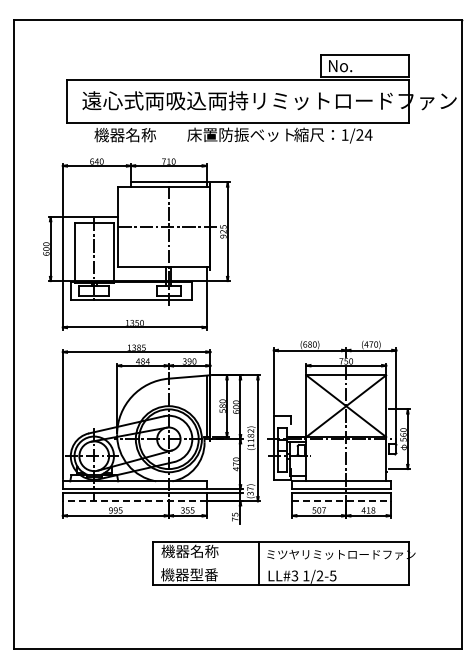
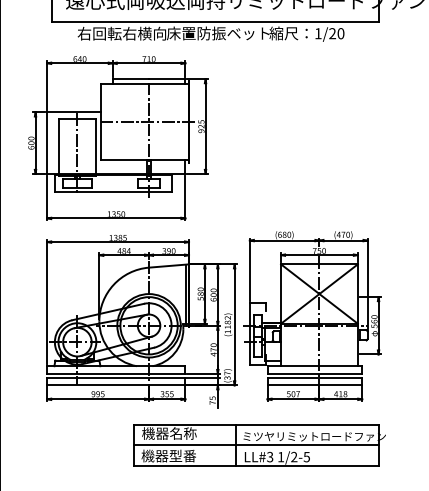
text: (140, 134) -> (121, 33), 機器名称 -> 右回転右横向
text: (368, 134) -> (340, 33), 1/24 -> 1/20
line: (134, 501) -> (116, 385), dashed -> solid
line: (342, 501) -> (315, 385), dashed -> solid
line: (280, 563) -> (256, 445), added

